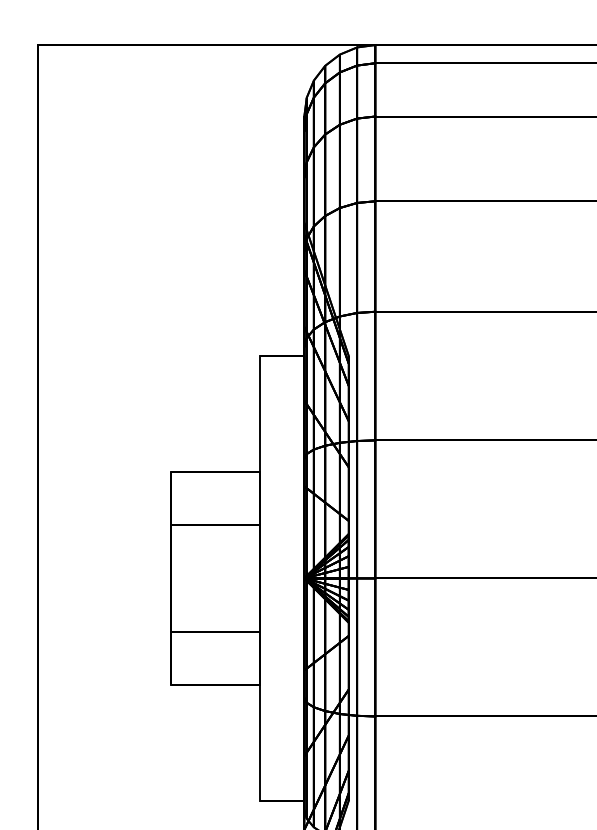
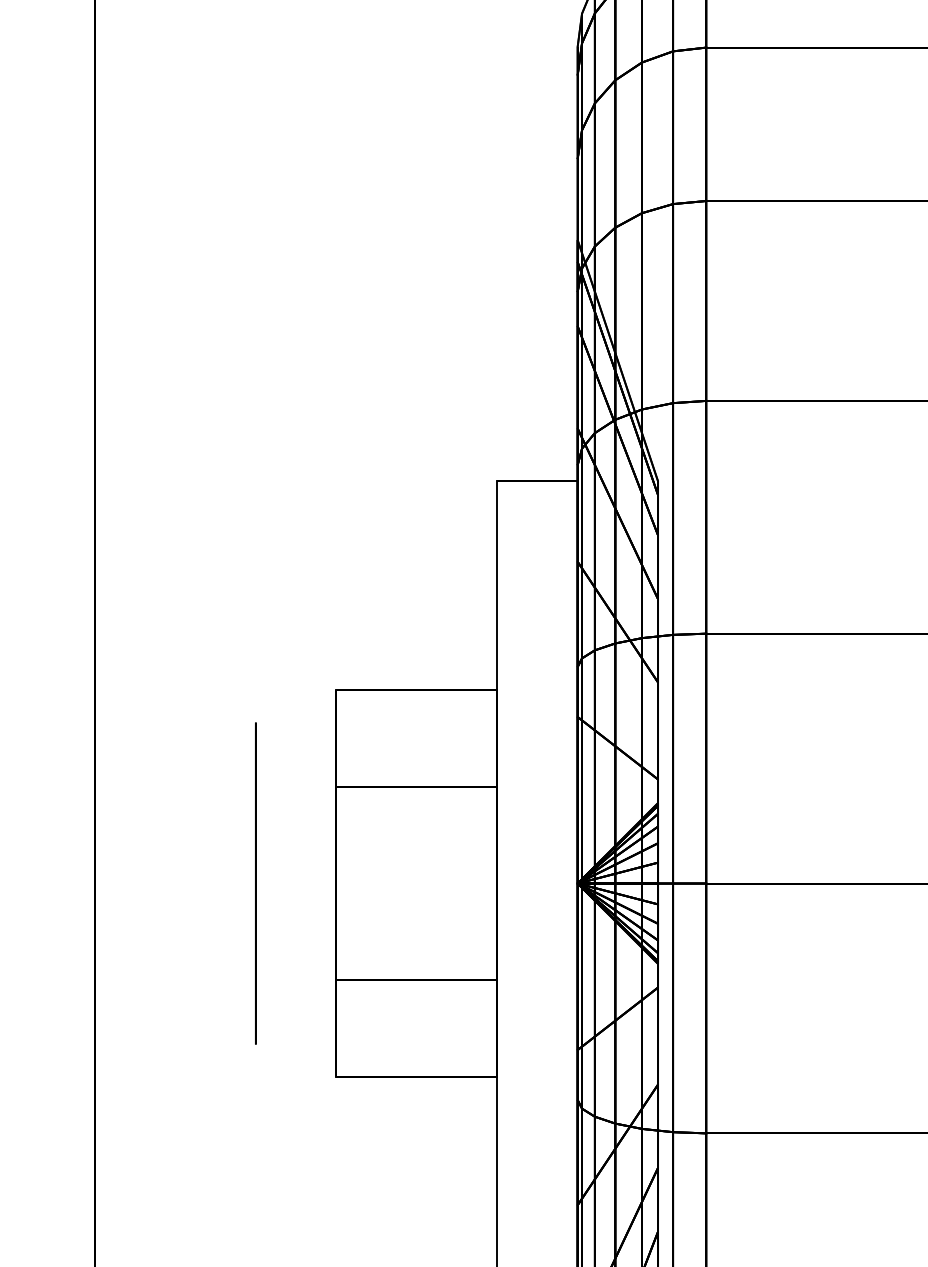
circle: (126, 578) -> (255, 883), added

